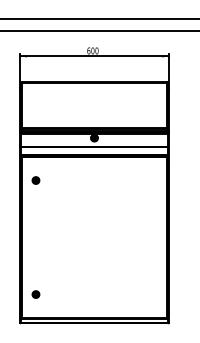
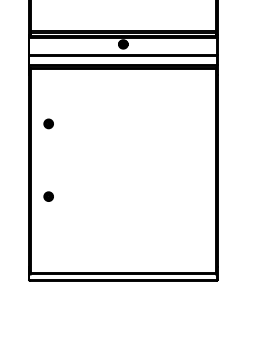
part: (35, 180) -> (48, 123), moved
part: (35, 294) -> (48, 196), moved

